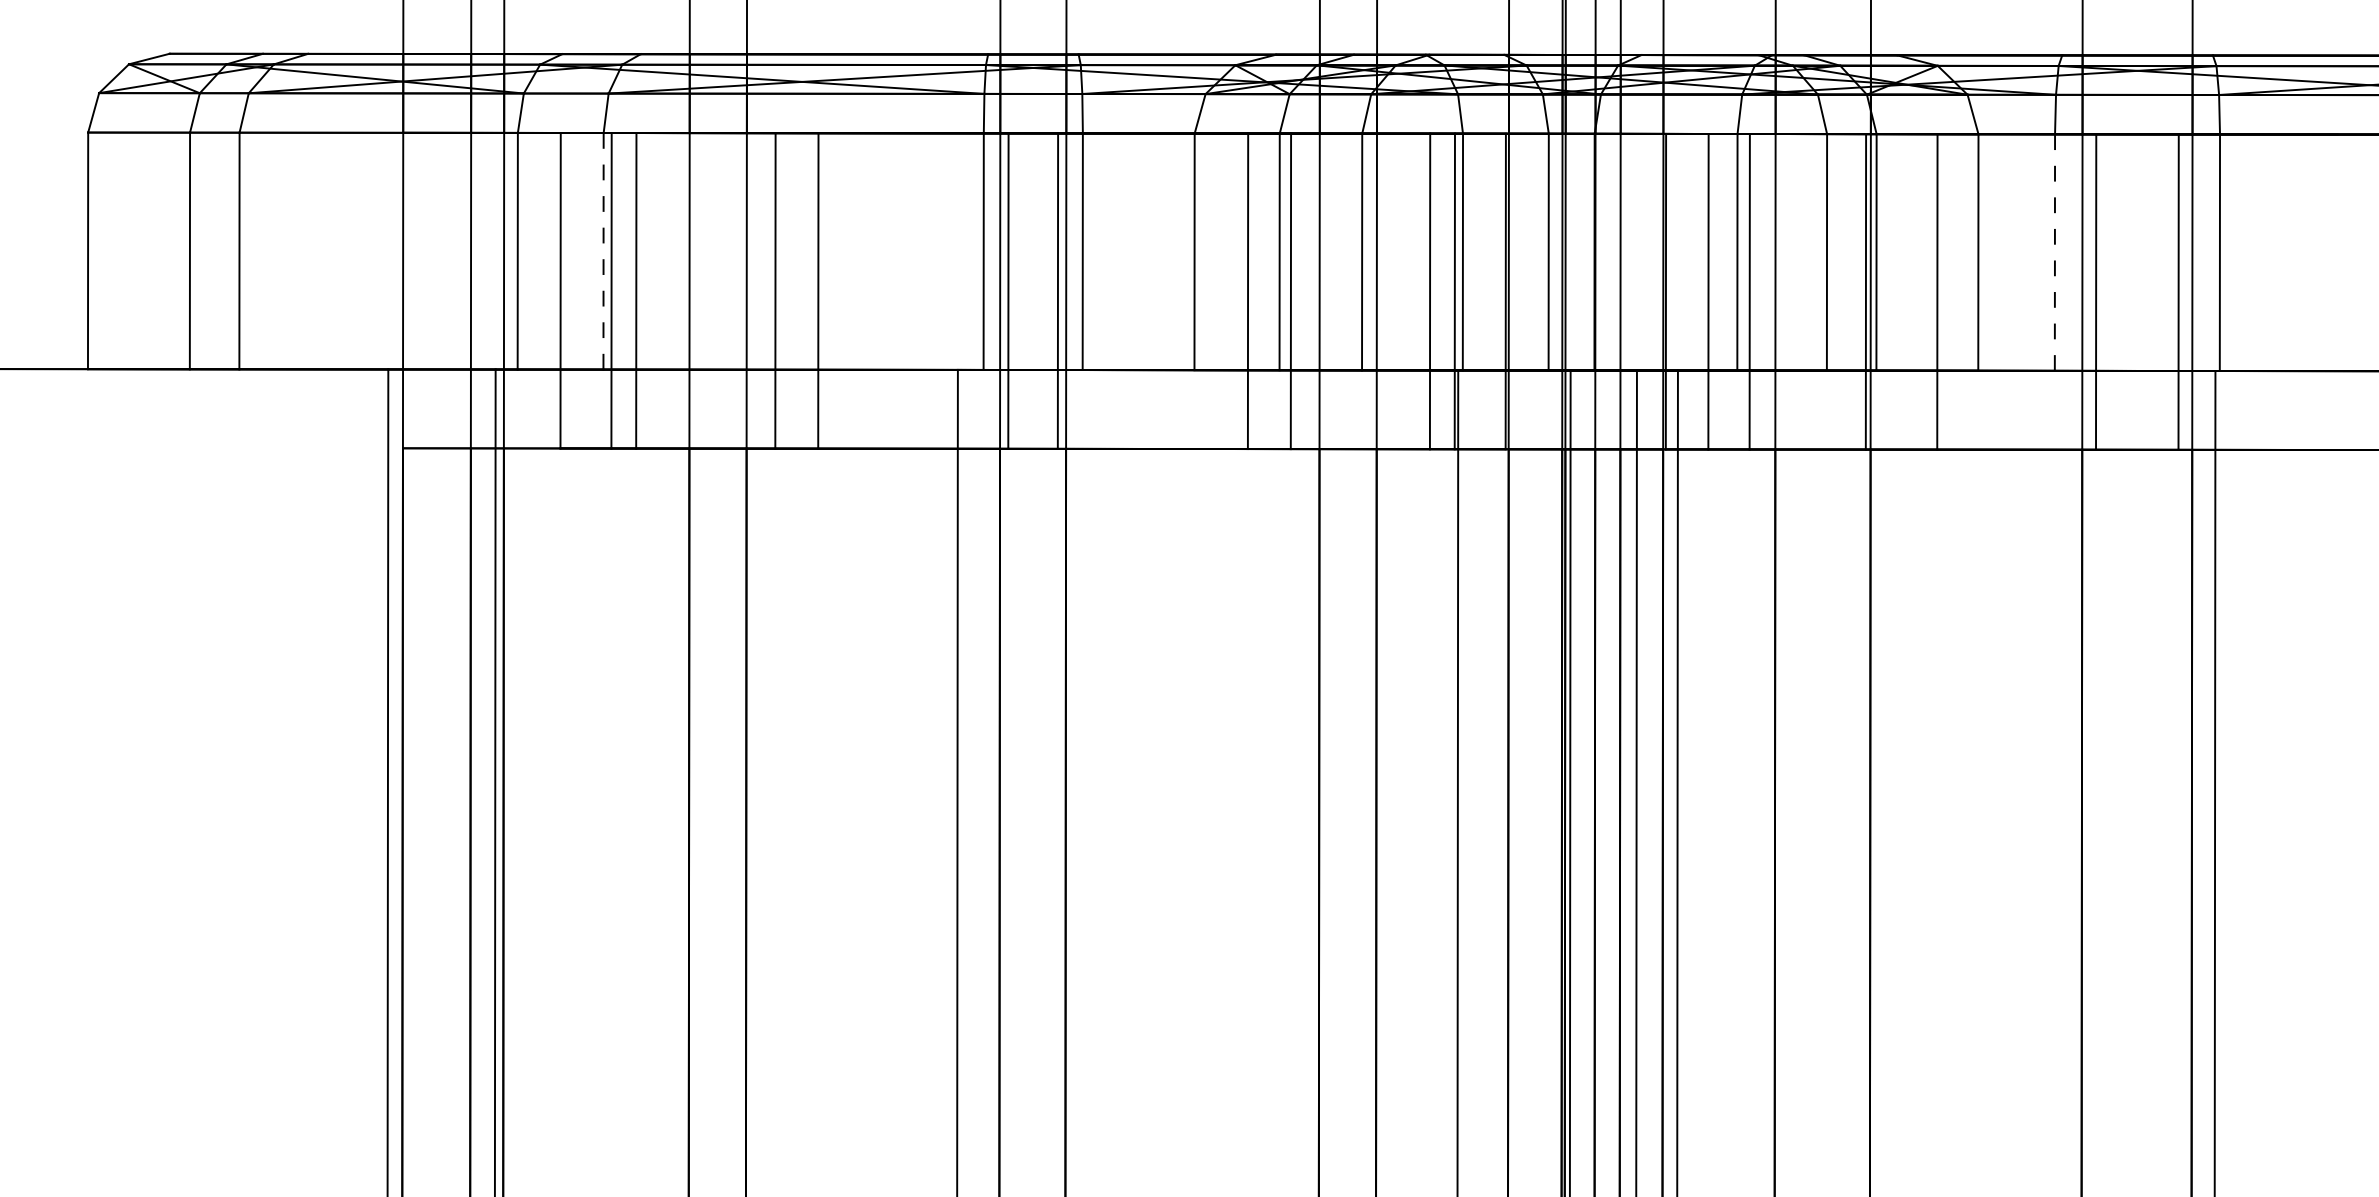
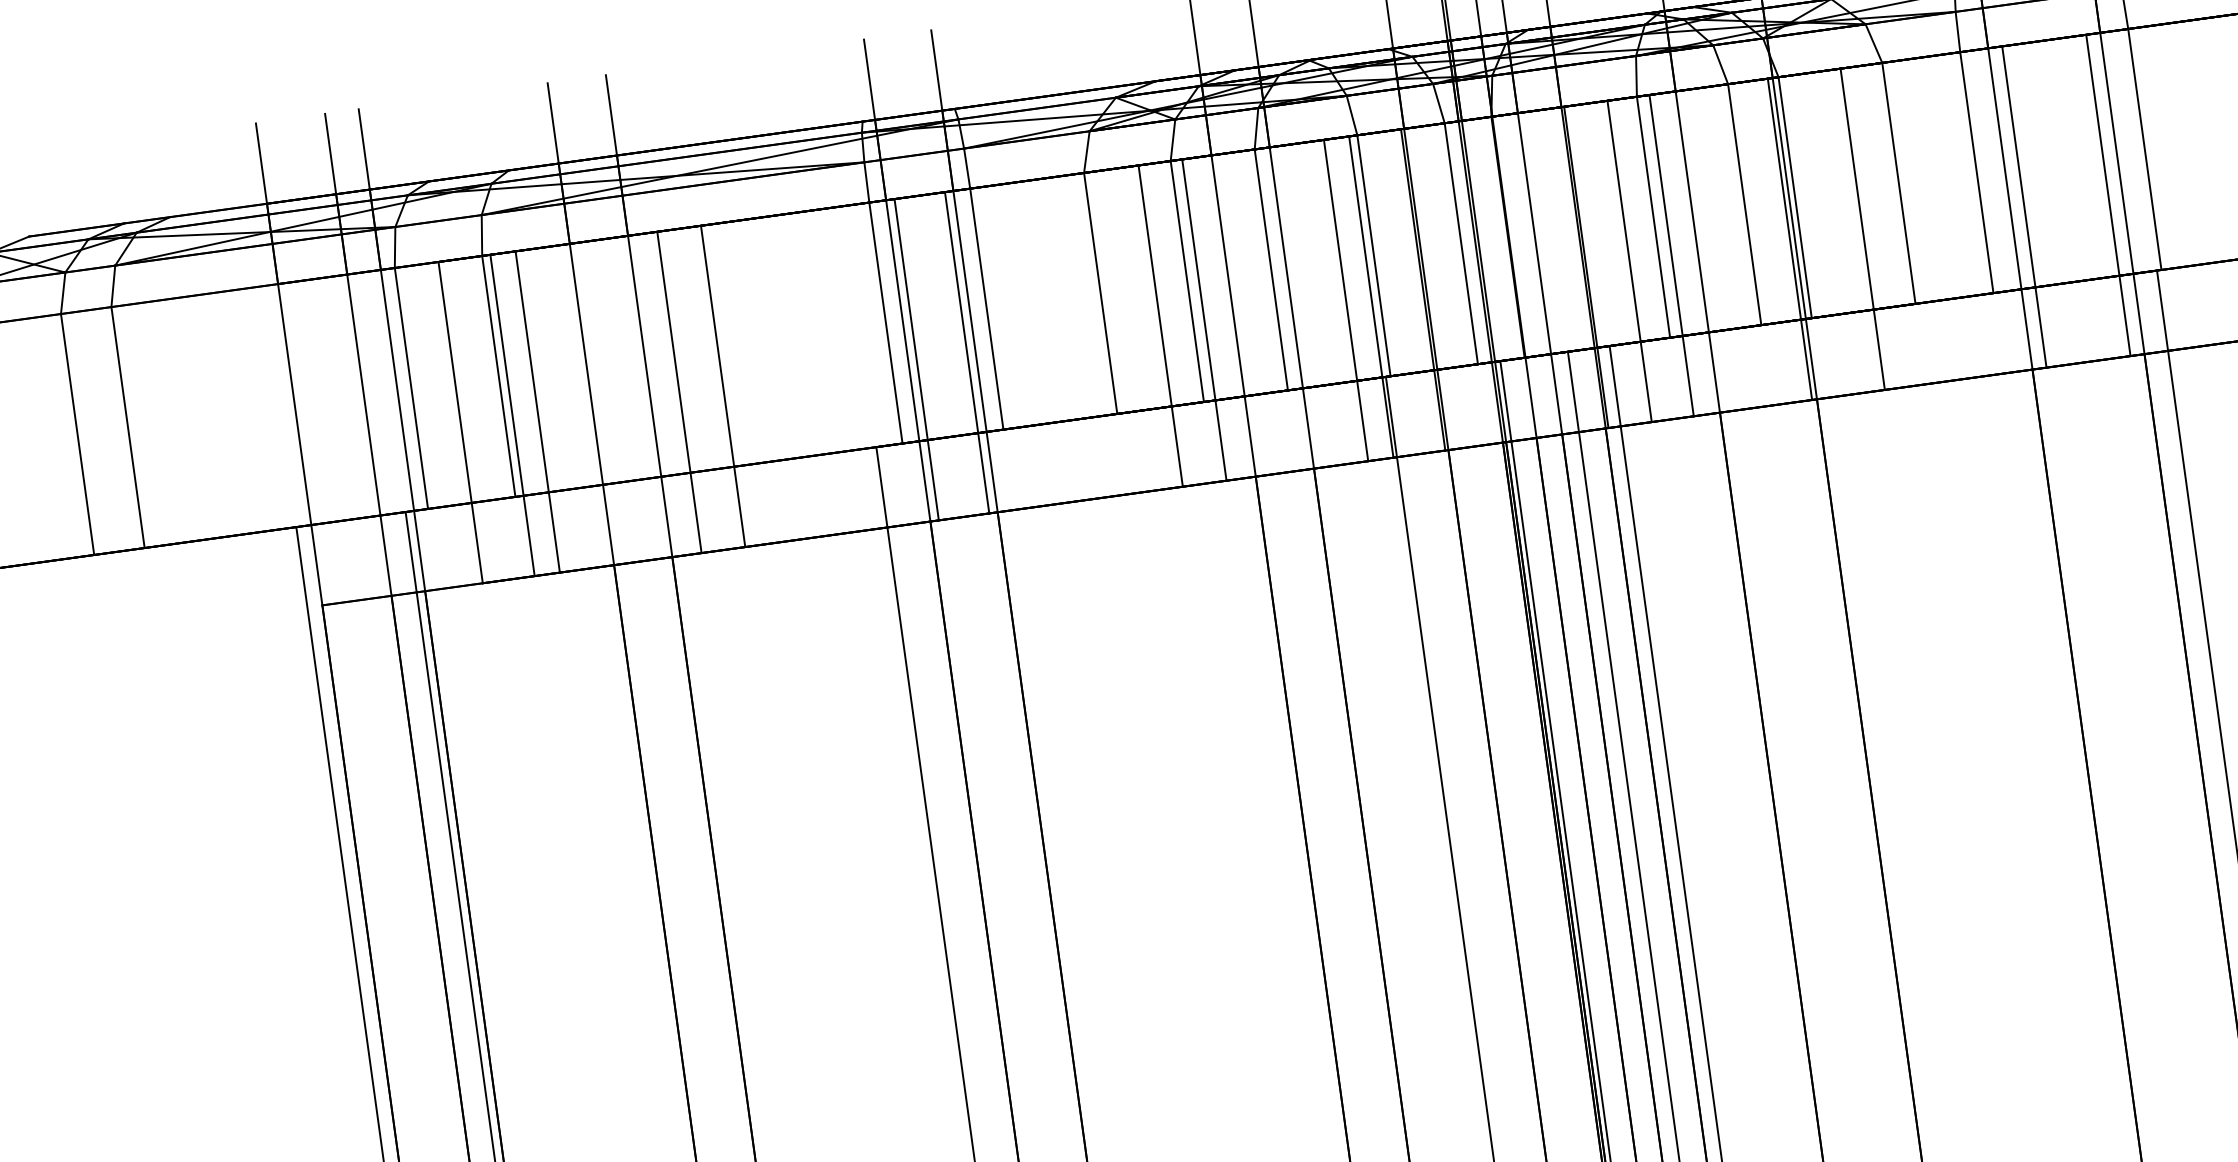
line: (603, 250) -> (498, 375), dashed -> solid
line: (2054, 252) -> (1976, 172), dashed -> solid

